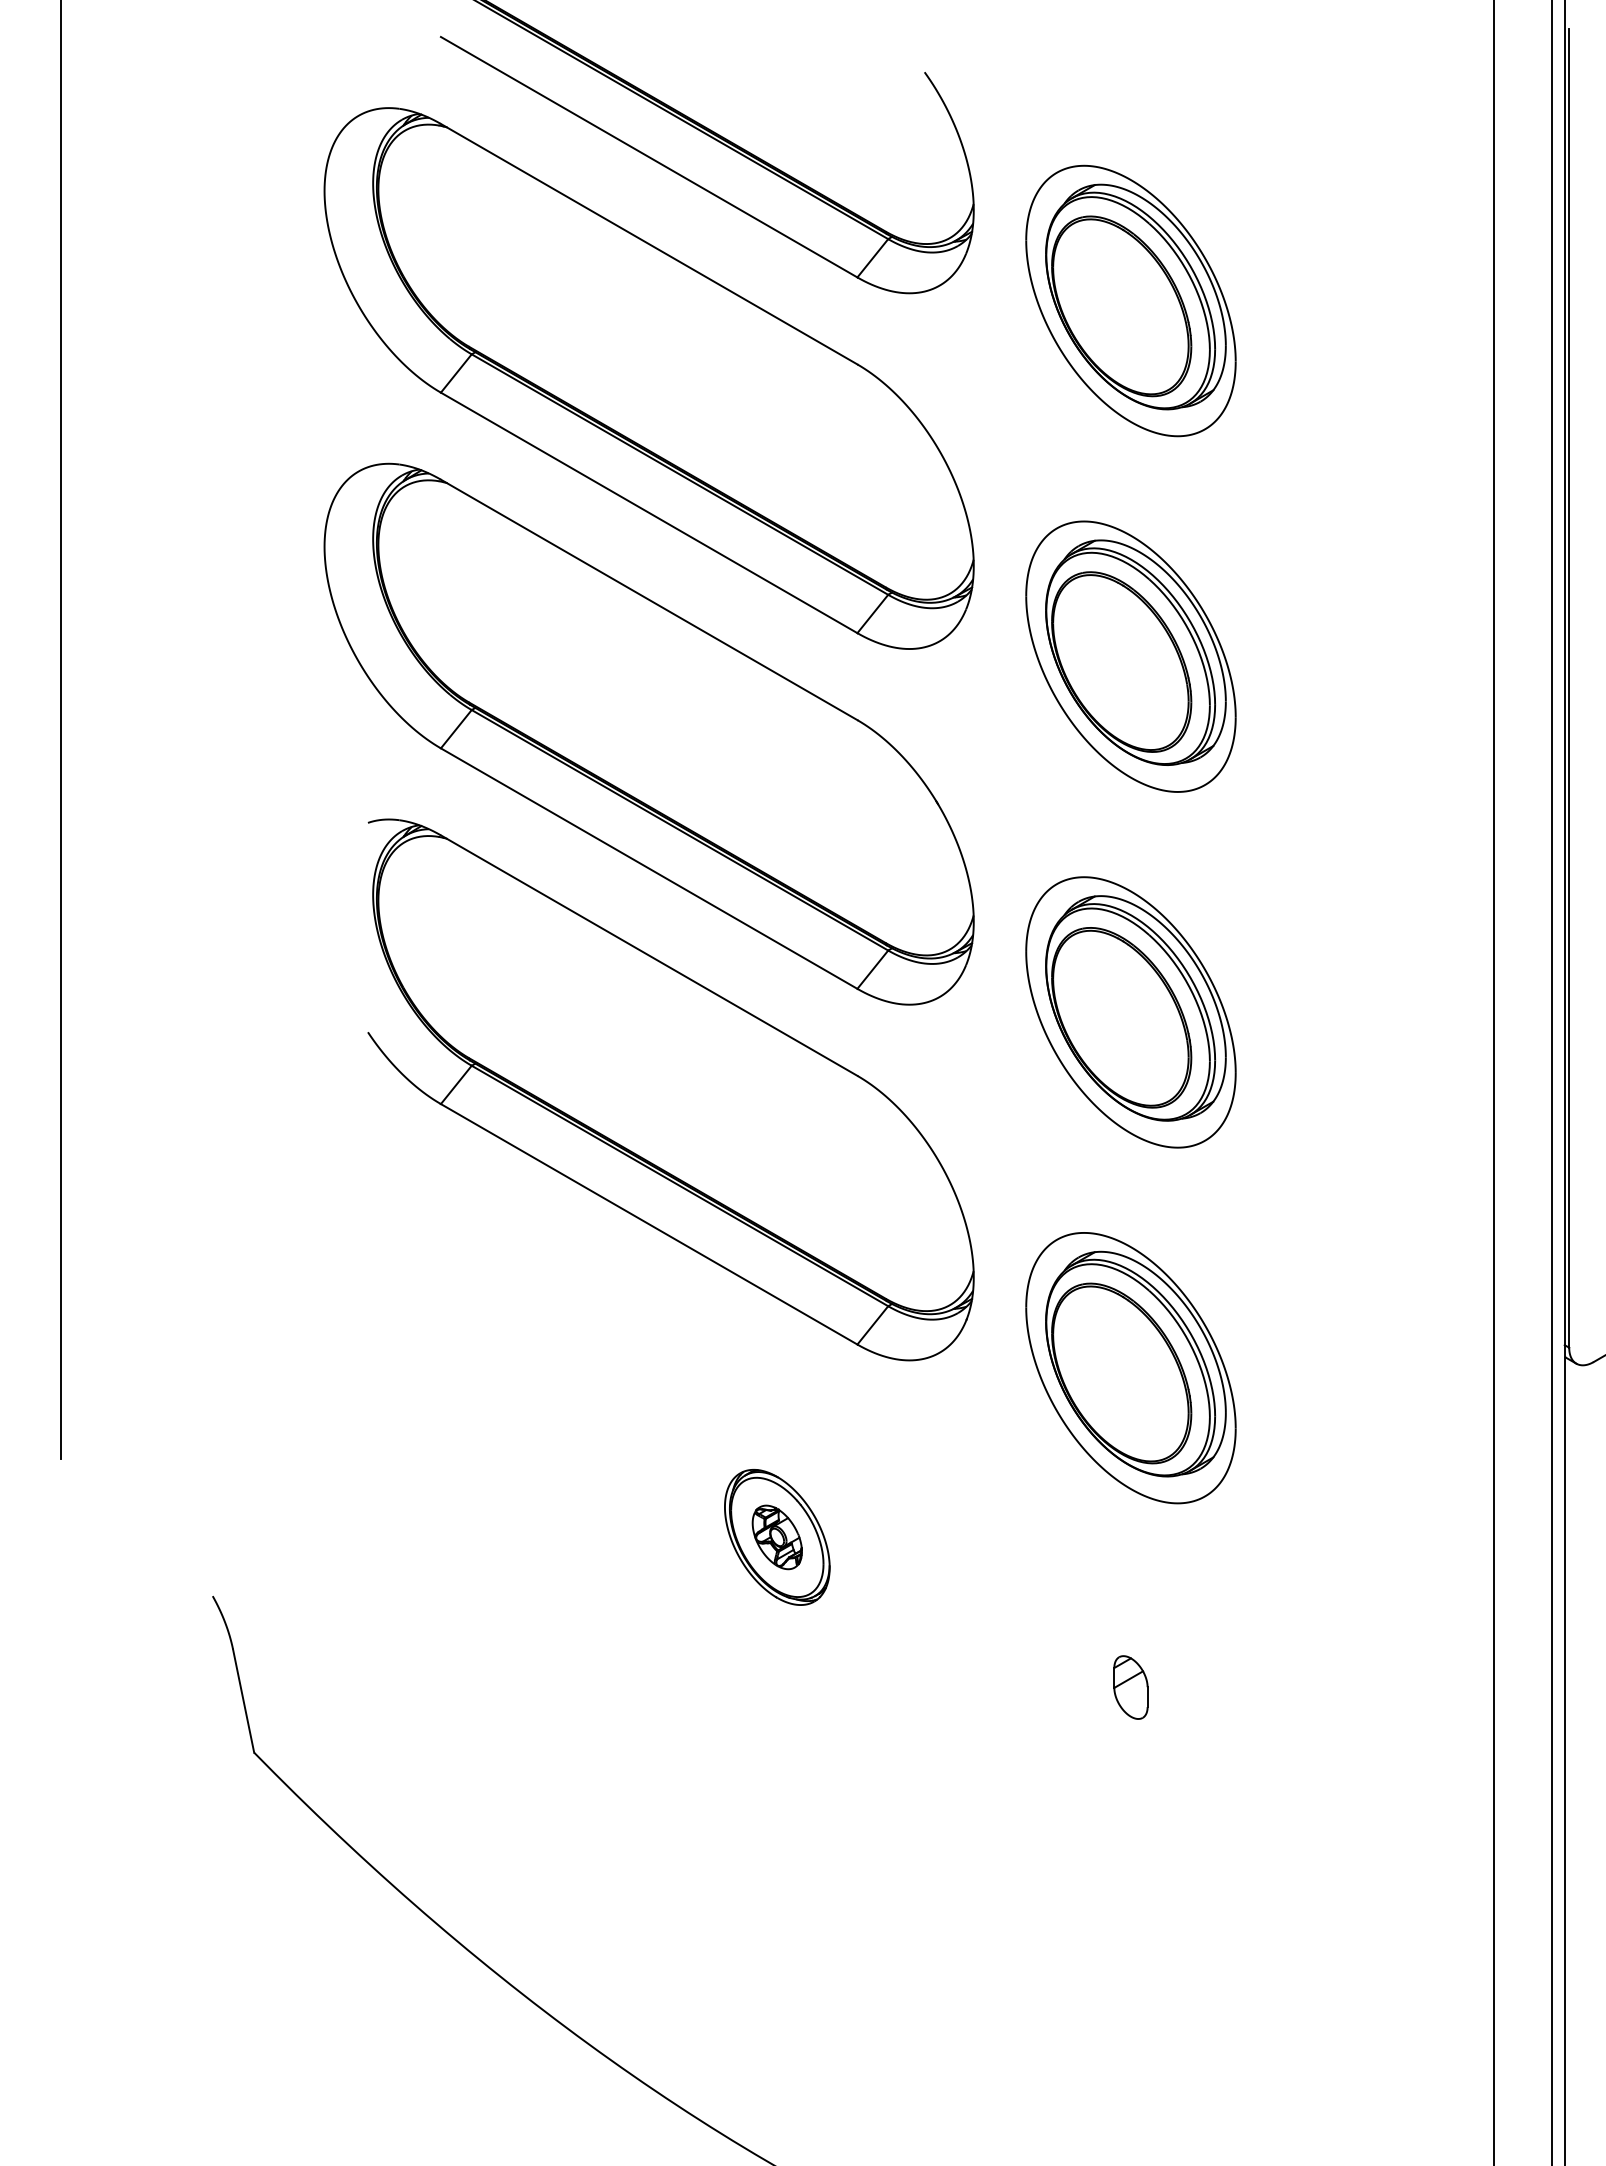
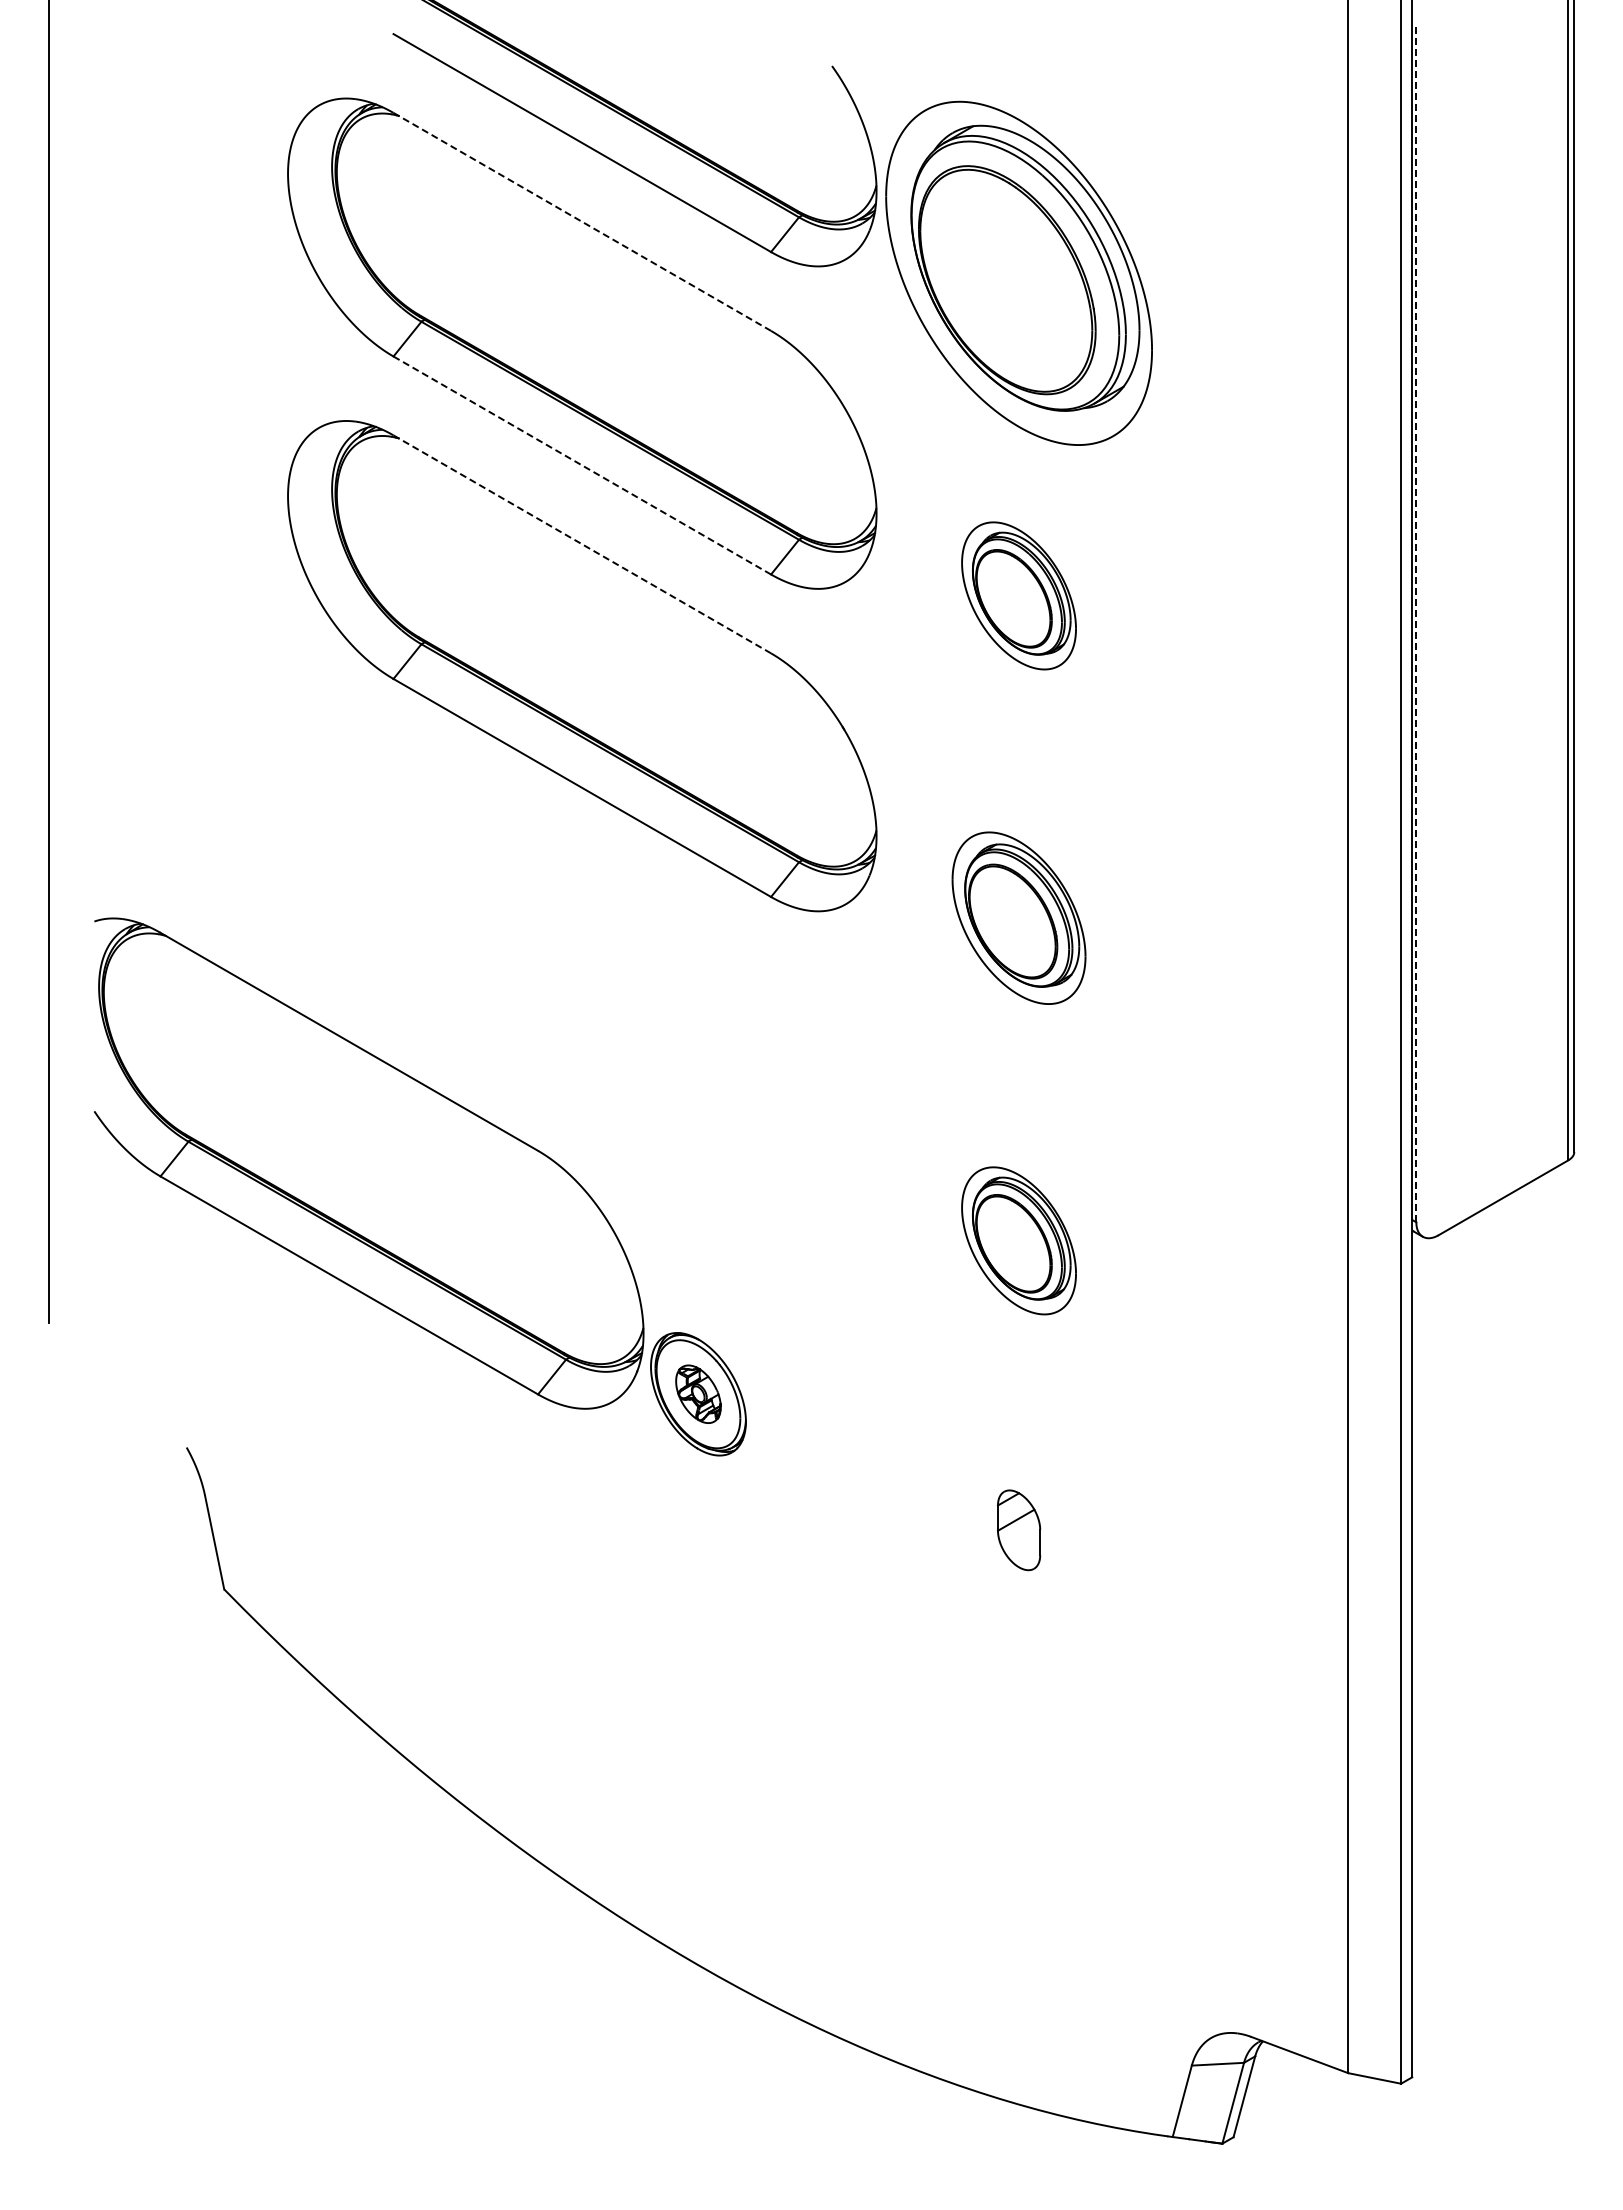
line: (649, 243) -> (582, 221), solid -> dashed
part: (1130, 301) -> (1018, 273), size x1.4
line: (649, 512) -> (582, 465), solid -> dashed
line: (649, 600) -> (582, 544), solid -> dashed
part: (1130, 656) -> (1018, 595), size x0.6
line: (1569, 688) -> (1416, 624), solid -> dashed
part: (1130, 1011) -> (1018, 917), size x0.7
part: (671, 1089) -> (369, 1163), moved
part: (1130, 1367) -> (1018, 1240), size x0.6
part: (1130, 1687) -> (1018, 1530), size x1.4

